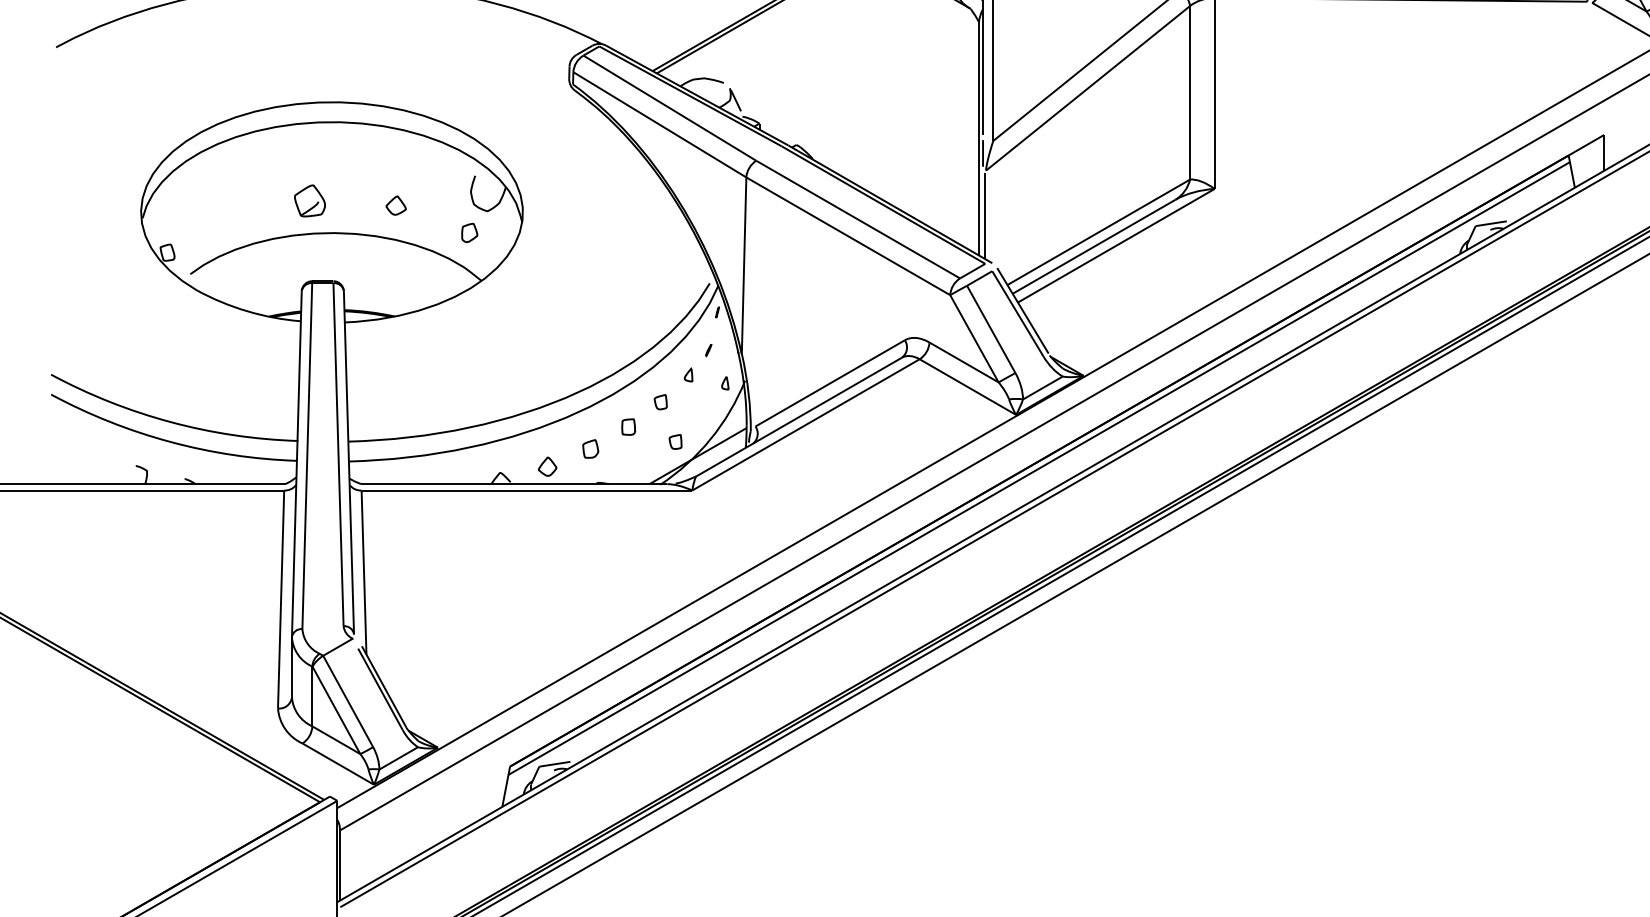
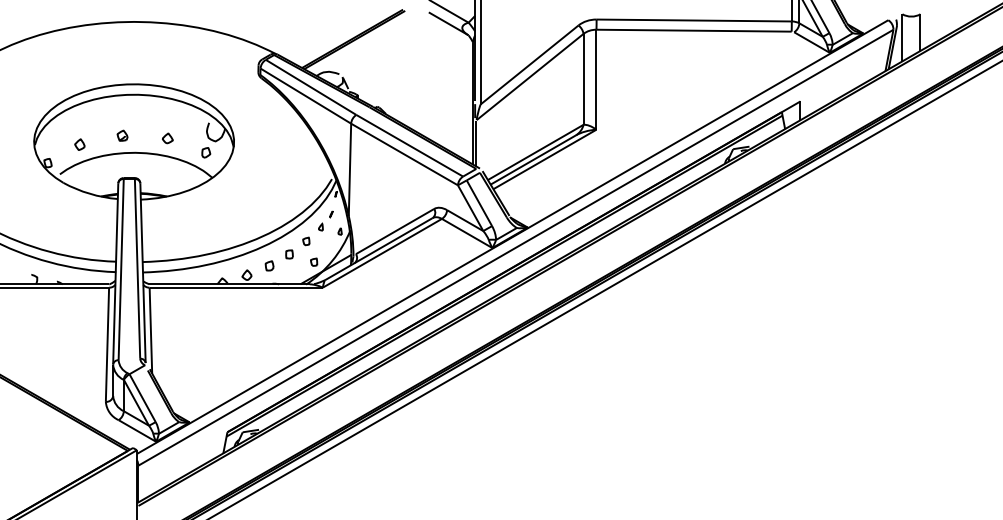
part: (309, 199) -> (122, 135), size x0.62
part: (227, 217) -> (79, 144), added

